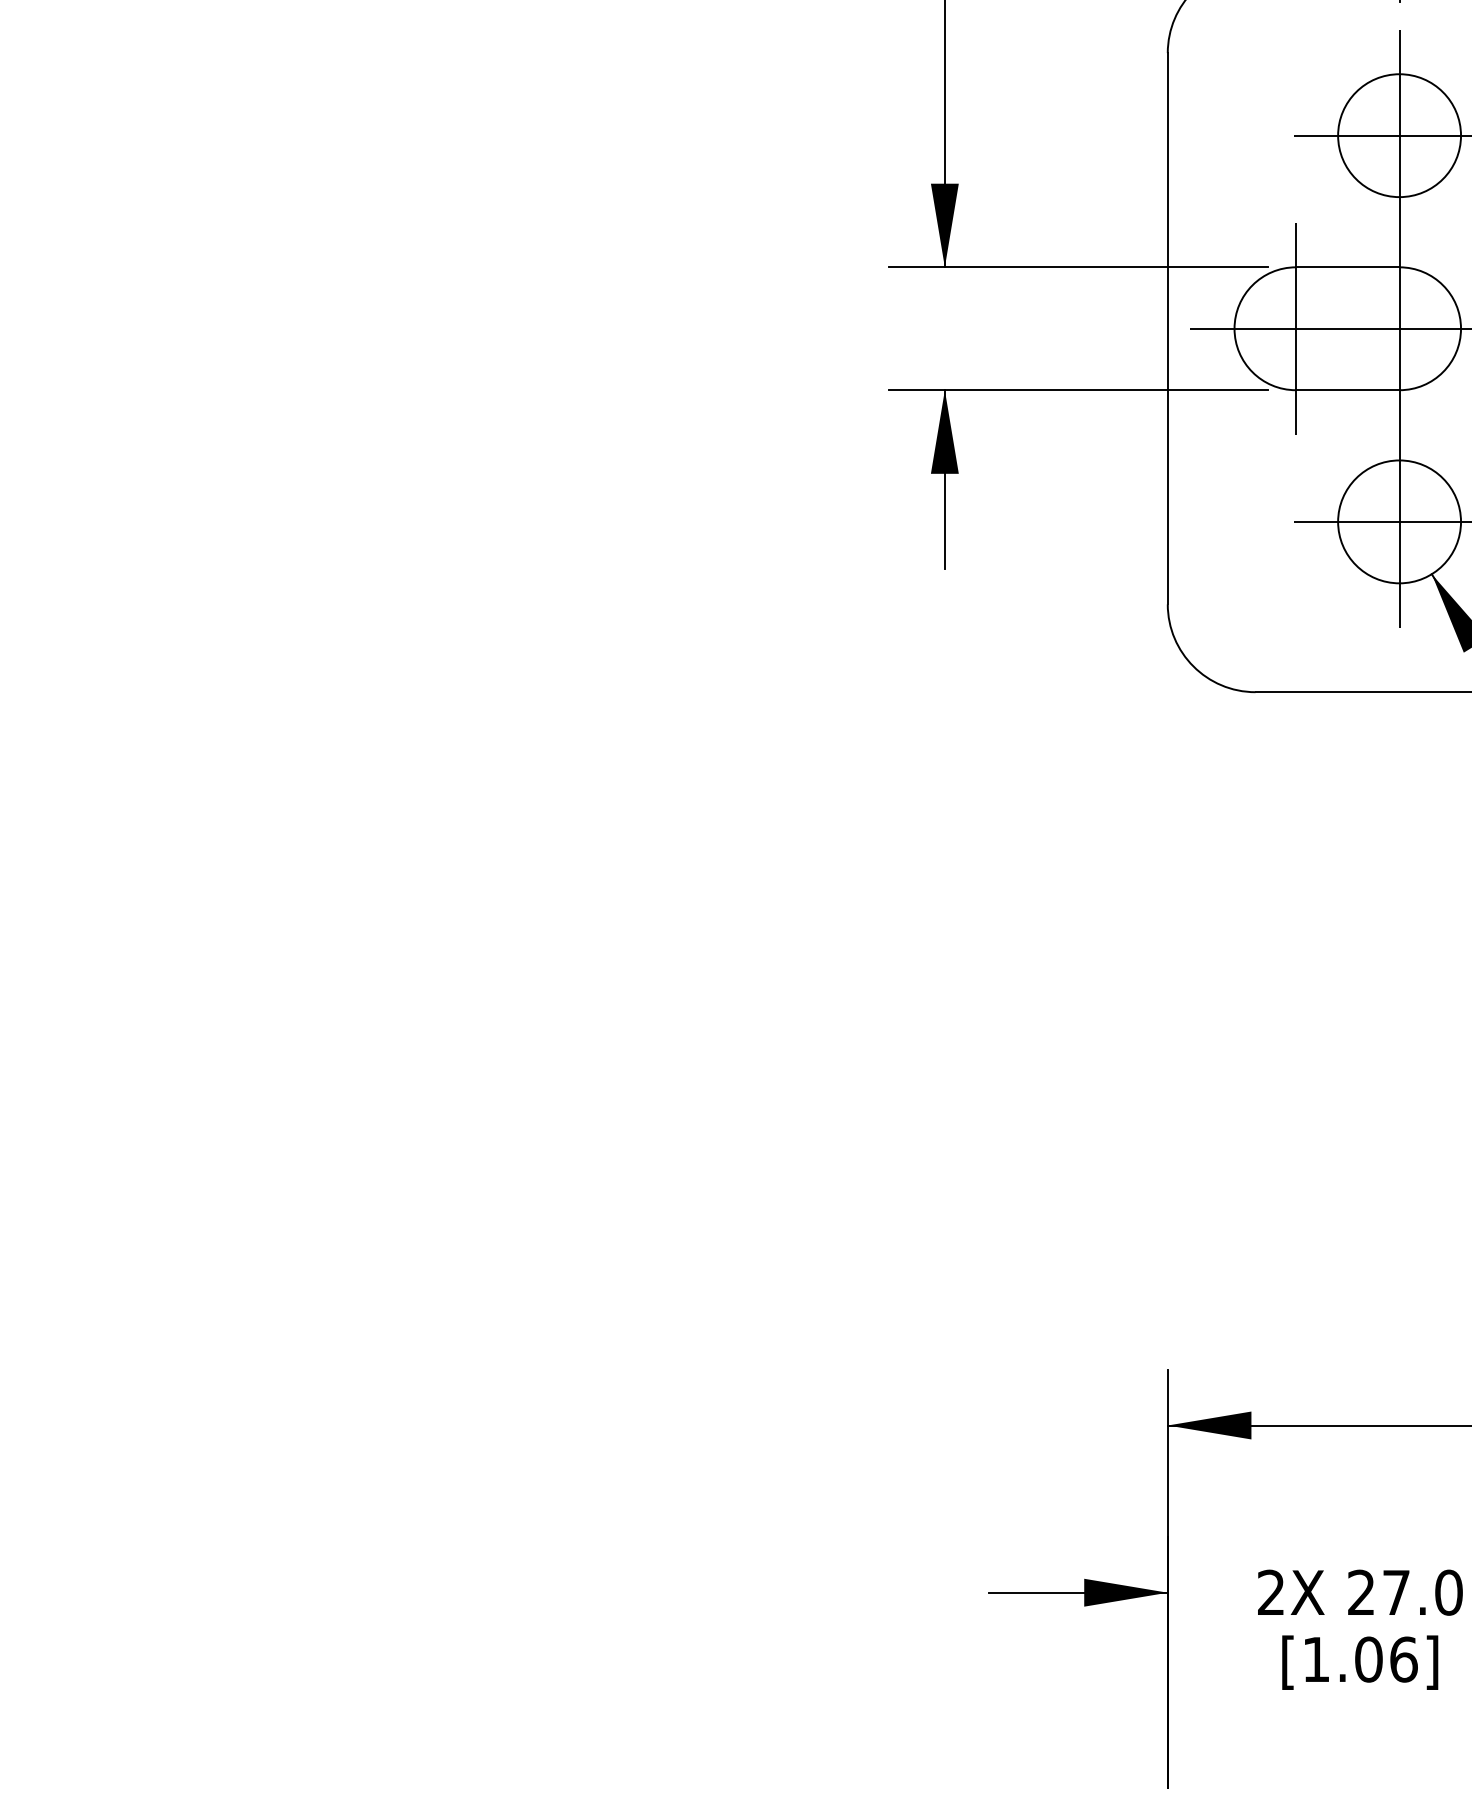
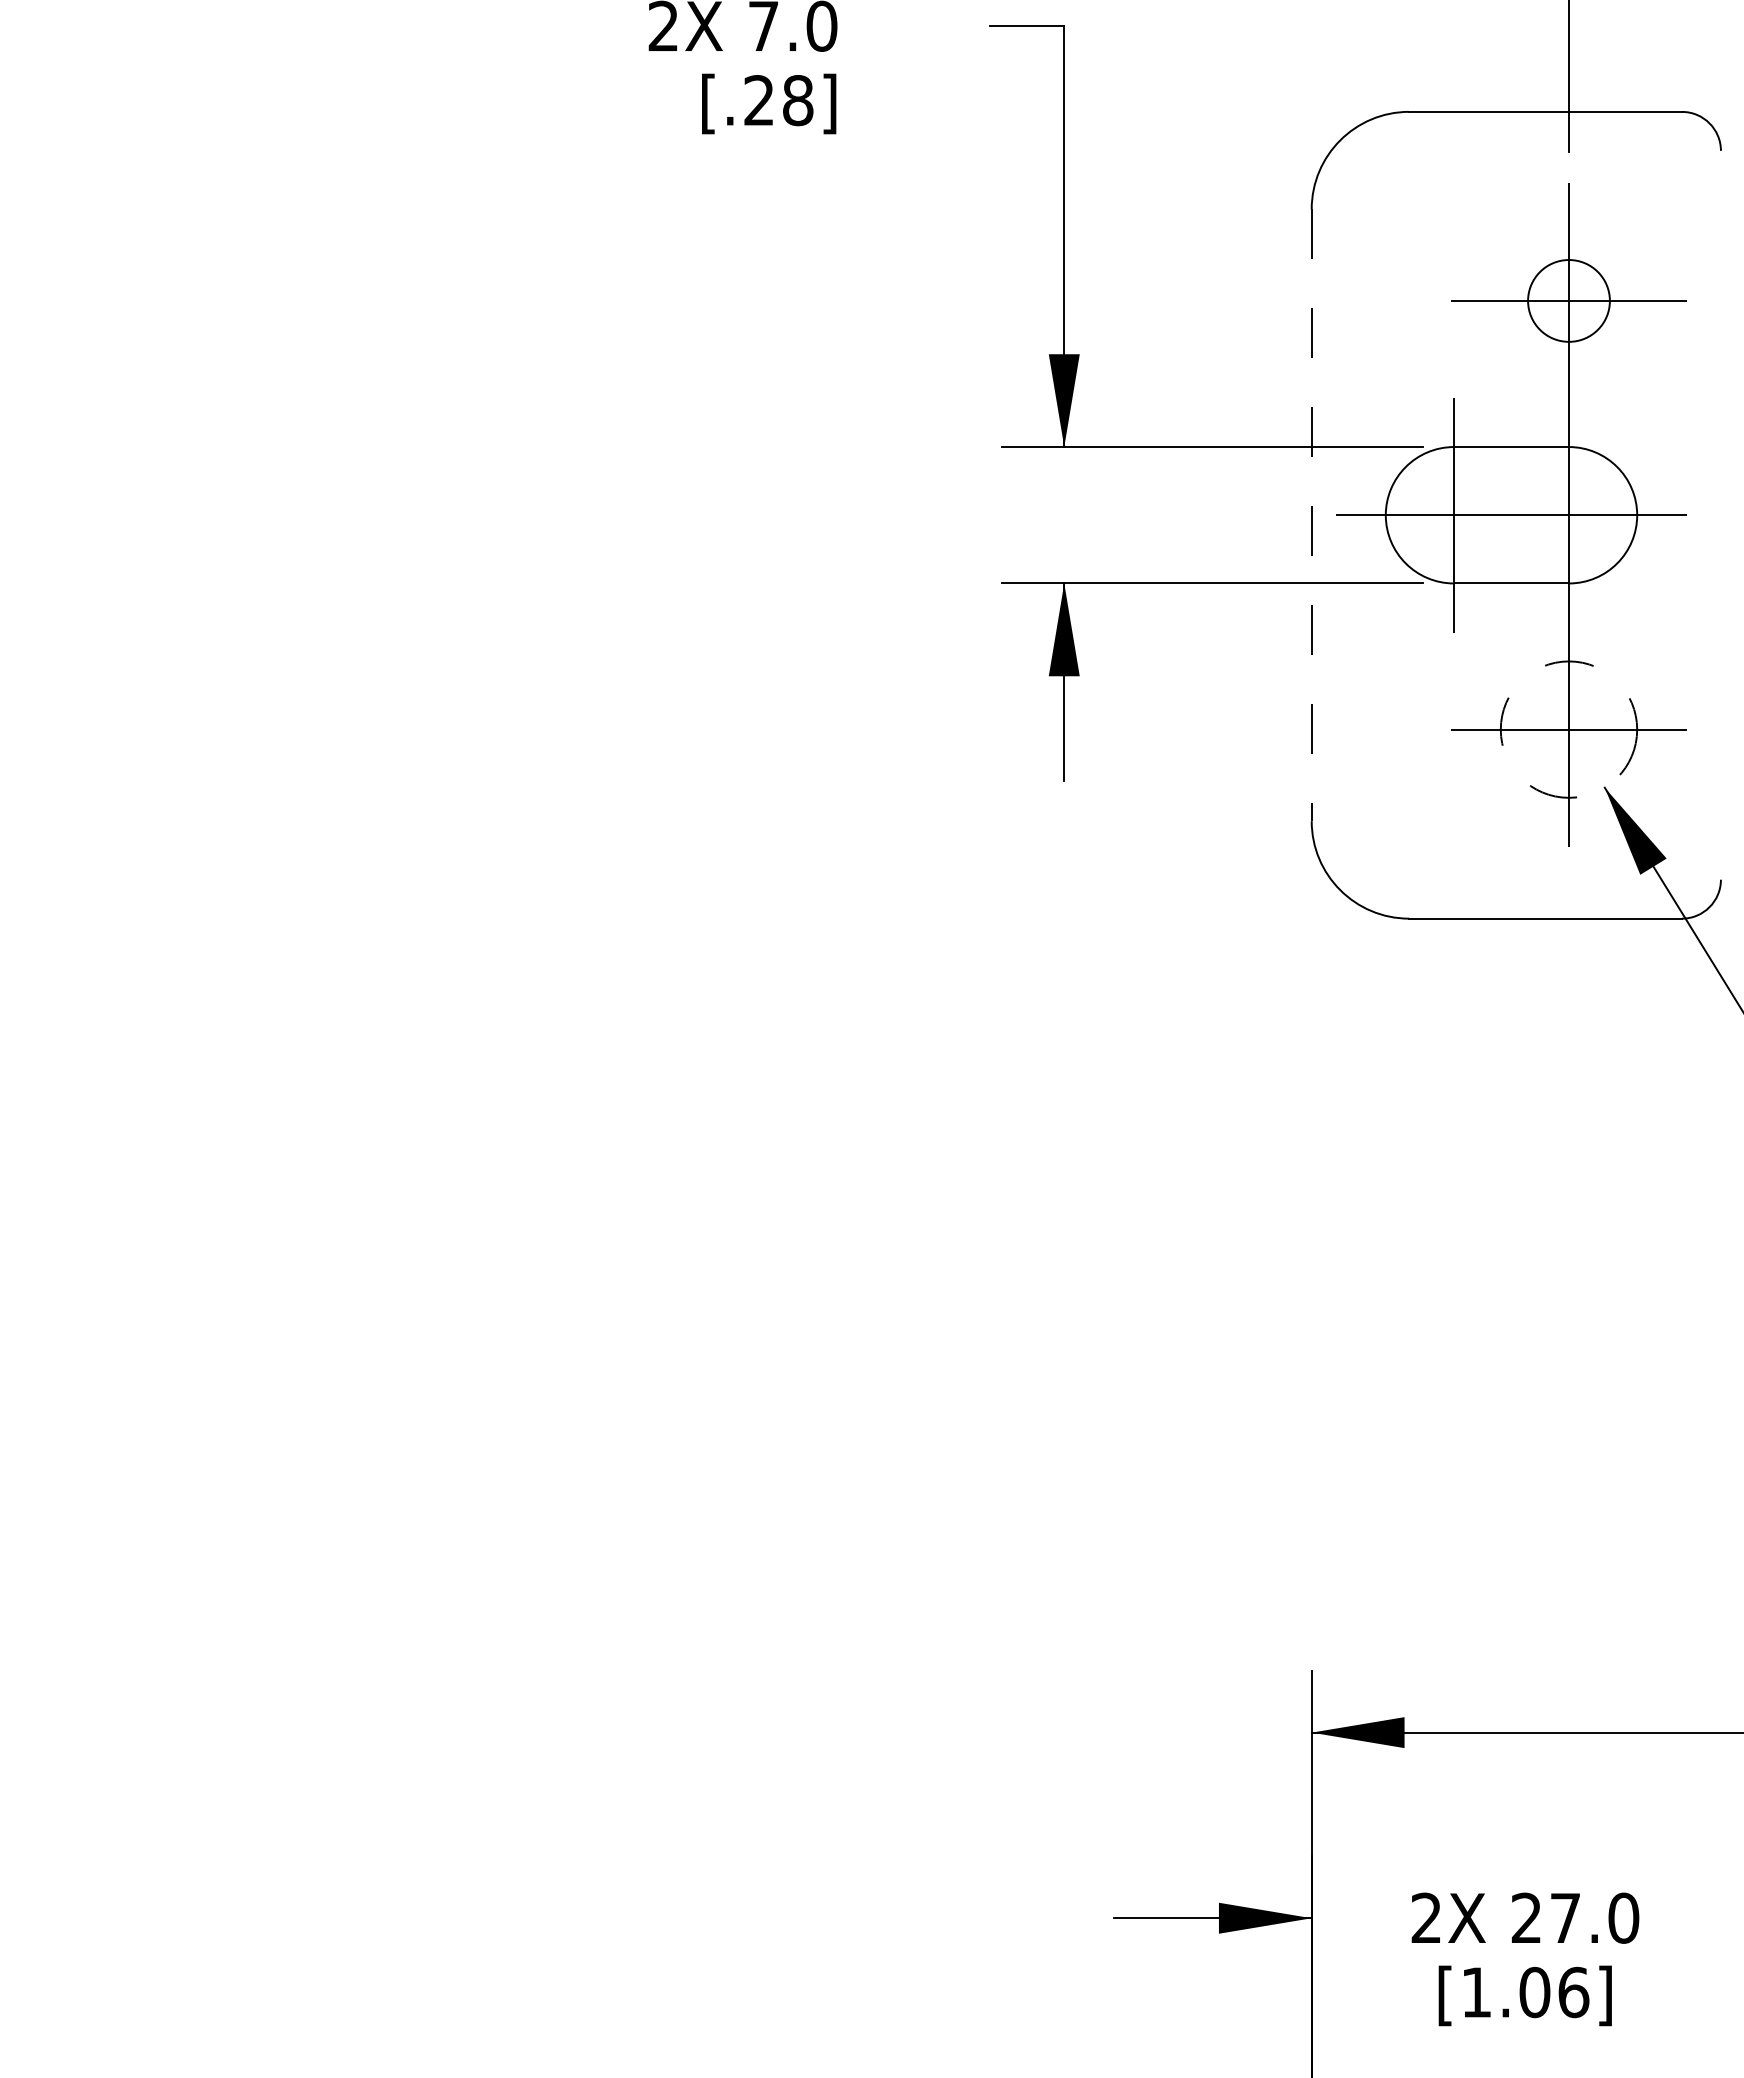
circle: (1399, 135) -> (1568, 300), size x0.6
line: (1167, 328) -> (1311, 515), solid -> dashed
circle: (1399, 521) -> (1568, 729), solid -> dashed

